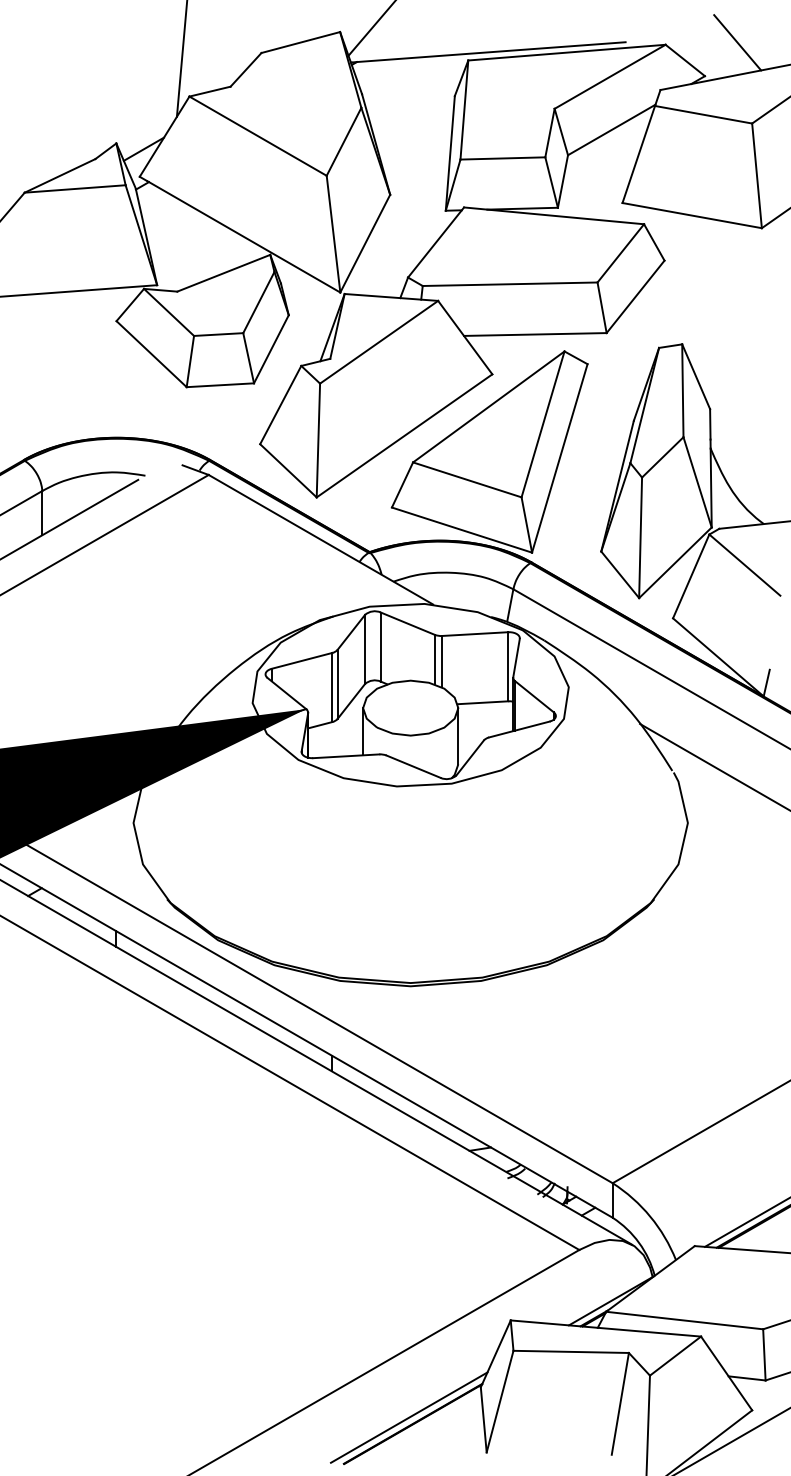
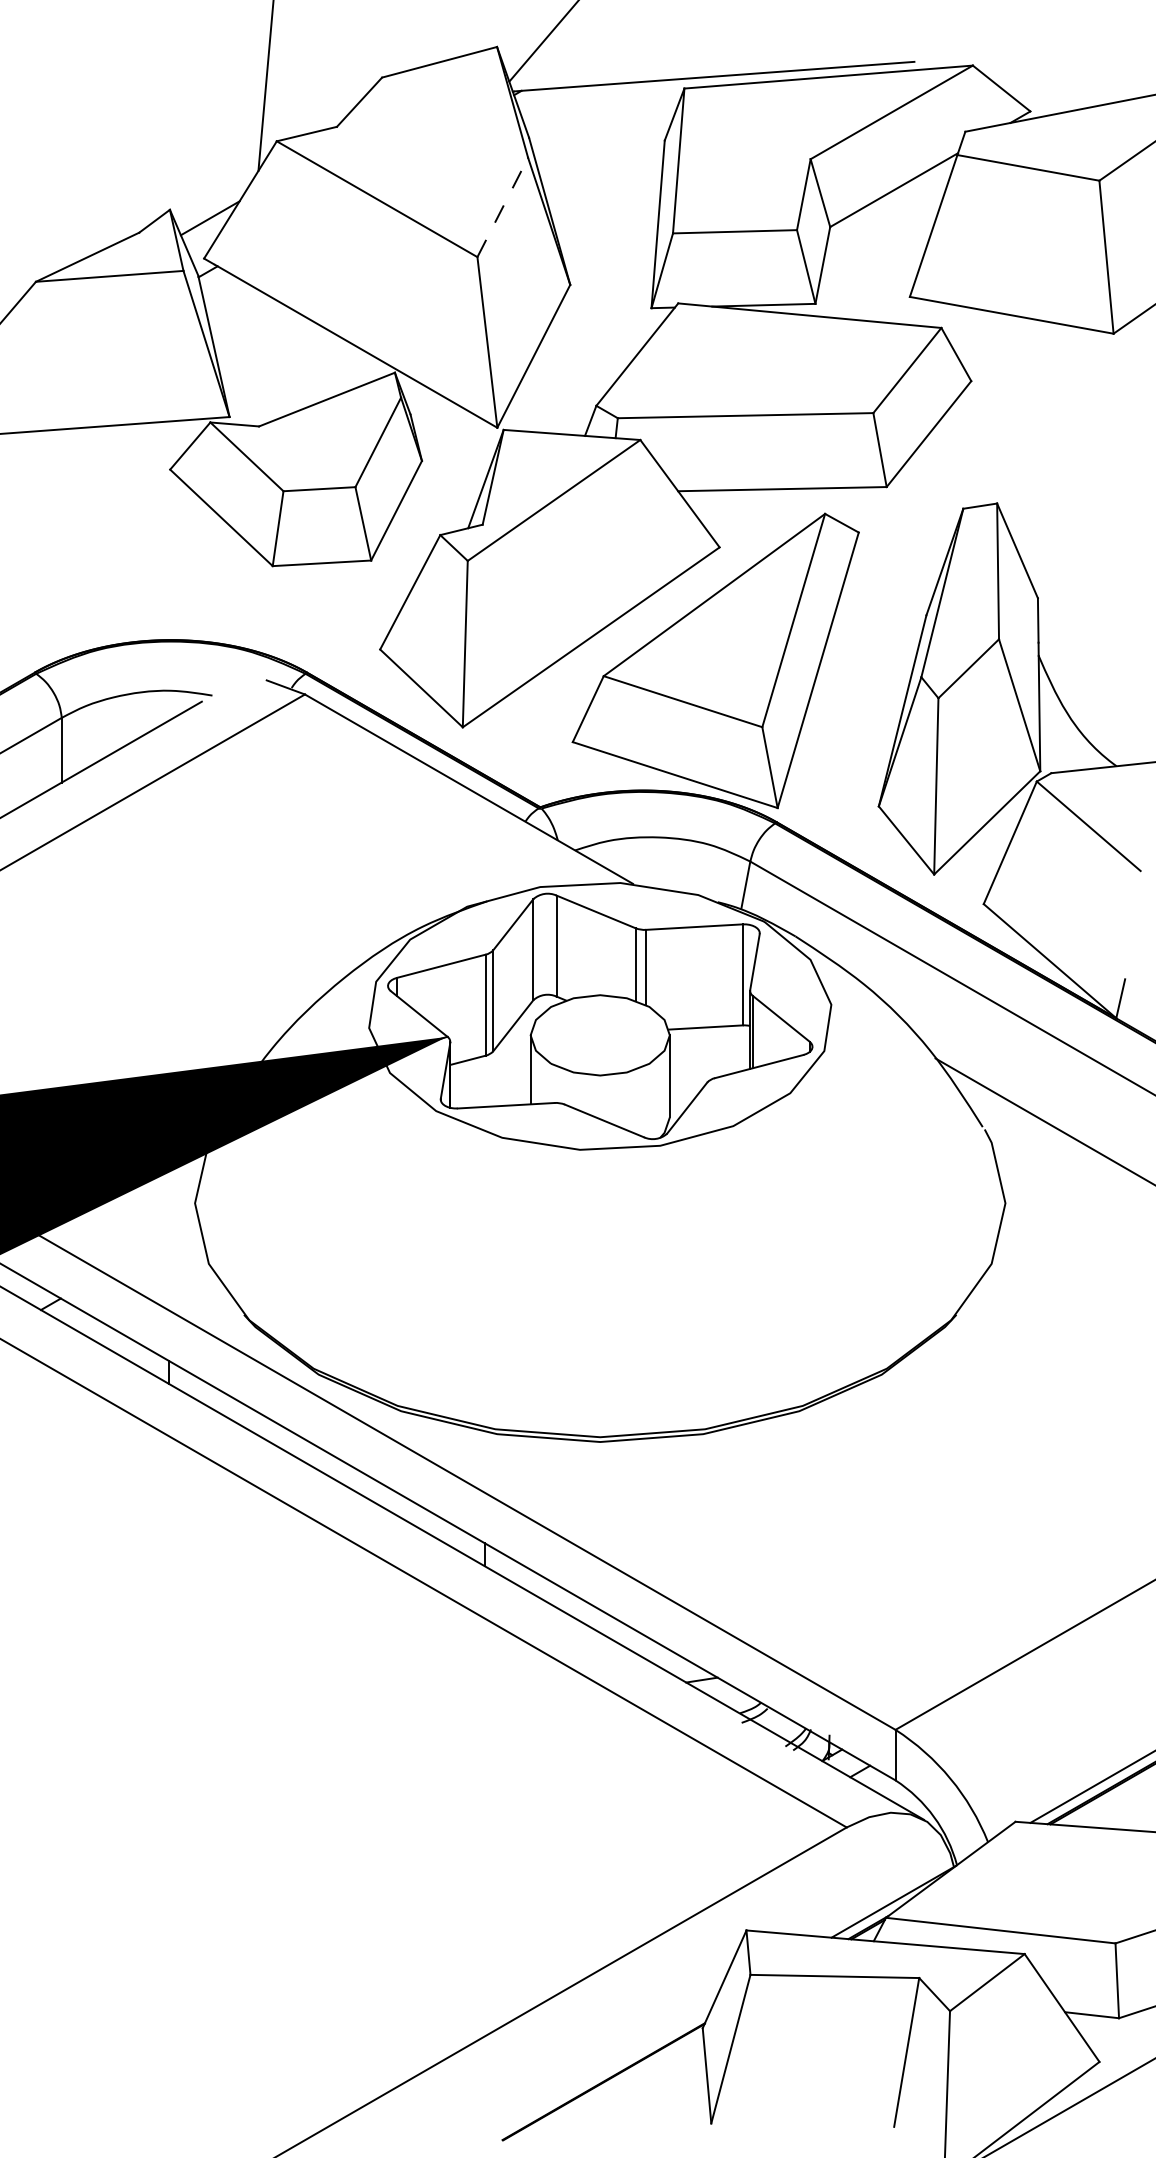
line: (737, 42) -> (1077, 62), removed
line: (344, 141) -> (503, 206), solid -> dashed
line: (408, 1417) -> (597, 2072), removed

